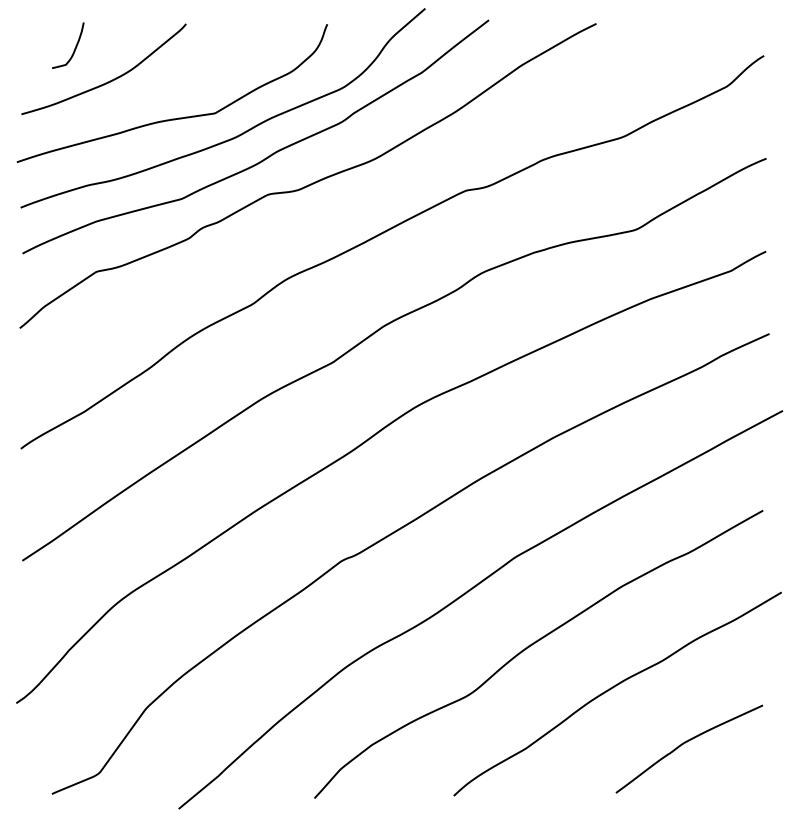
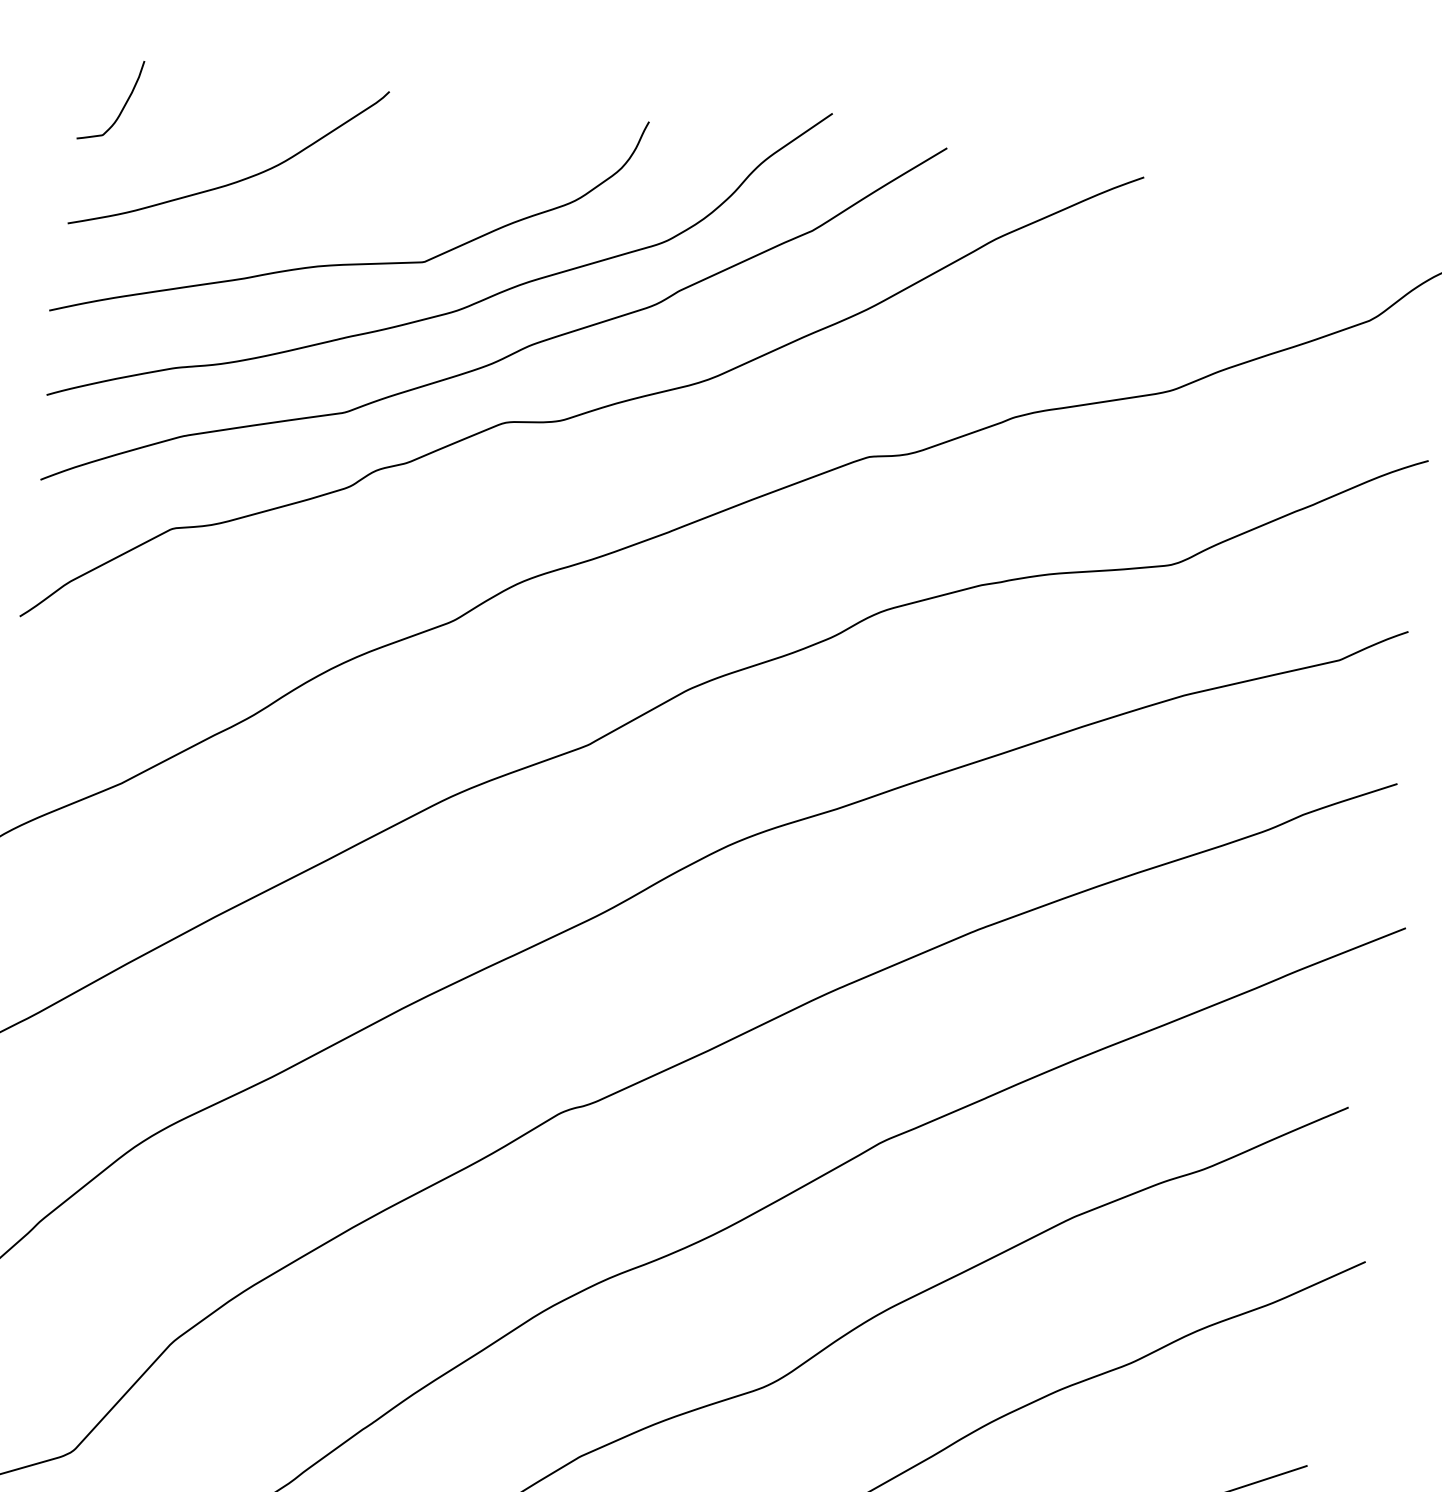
curve: (74, 48) -> (121, 106), moved

